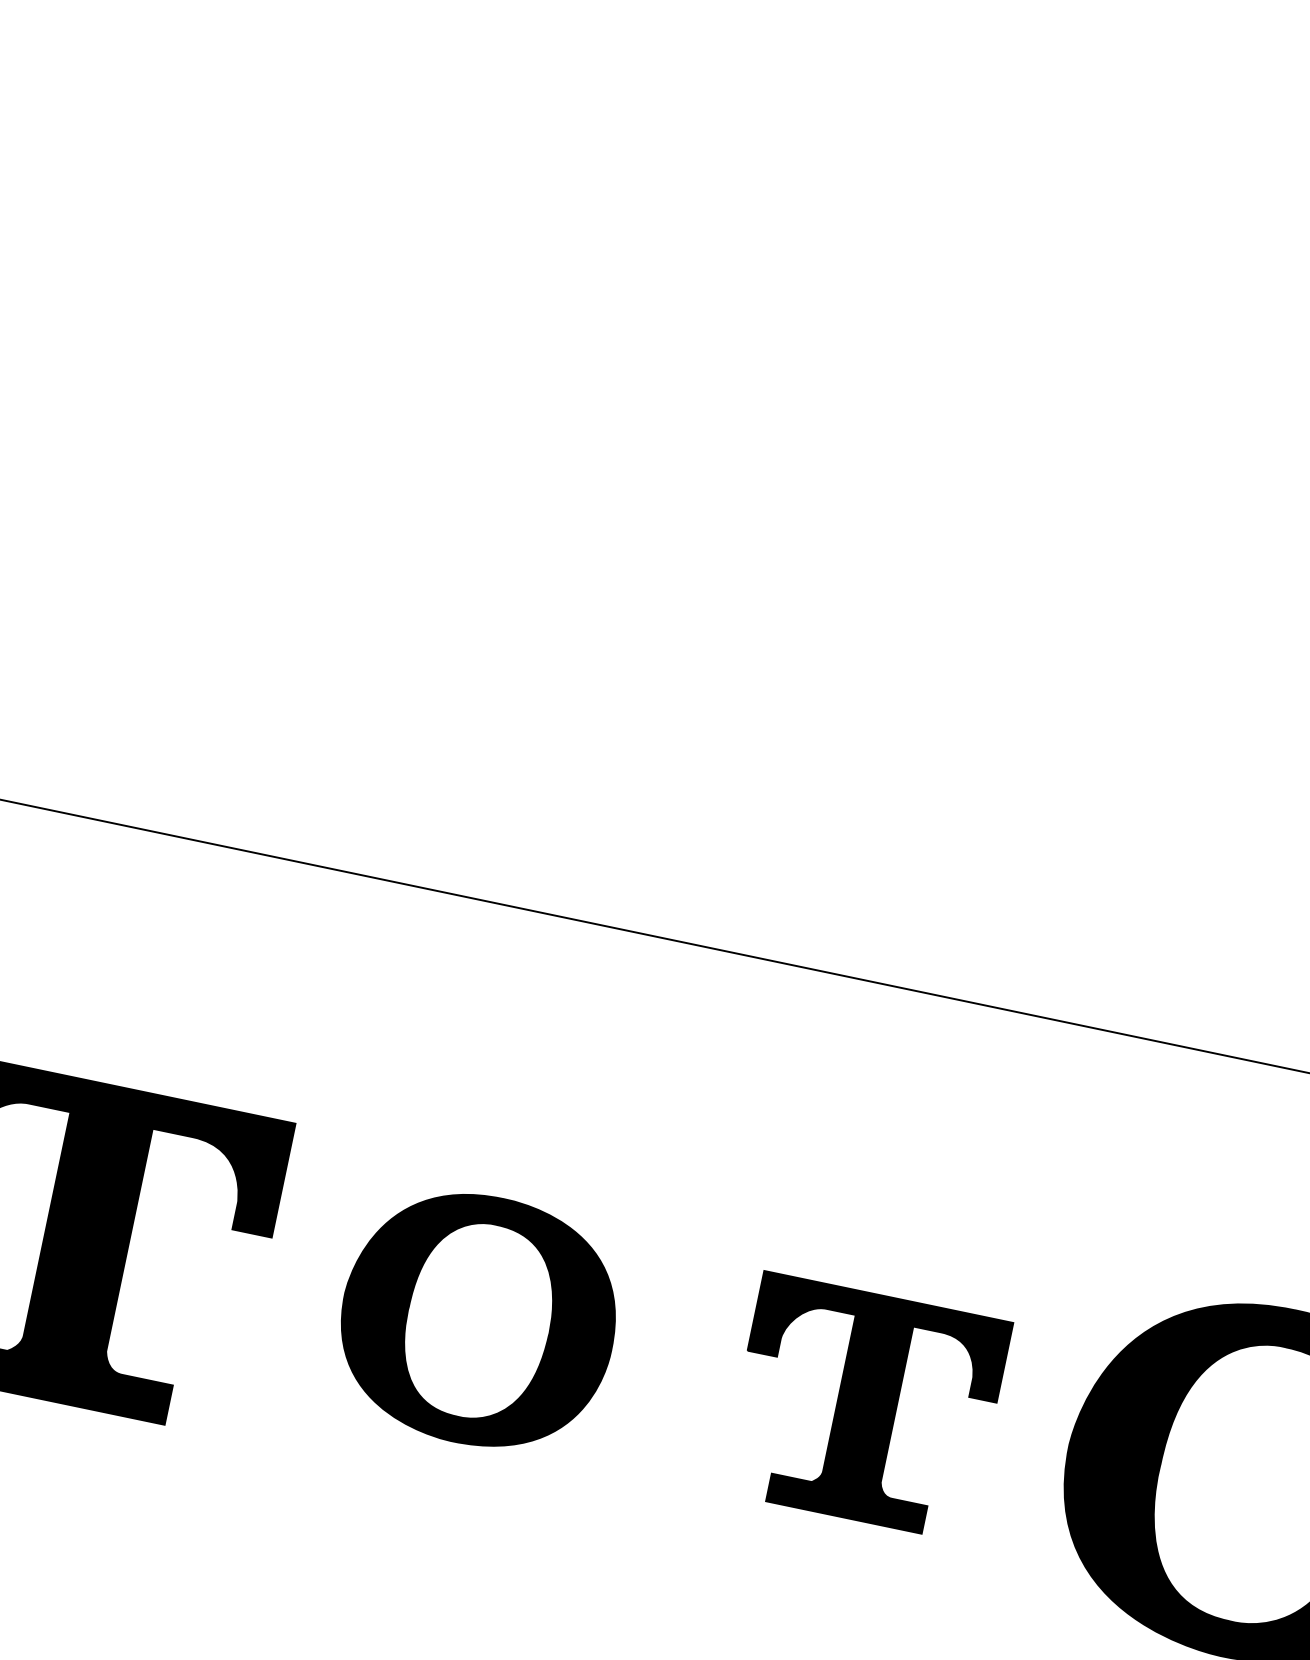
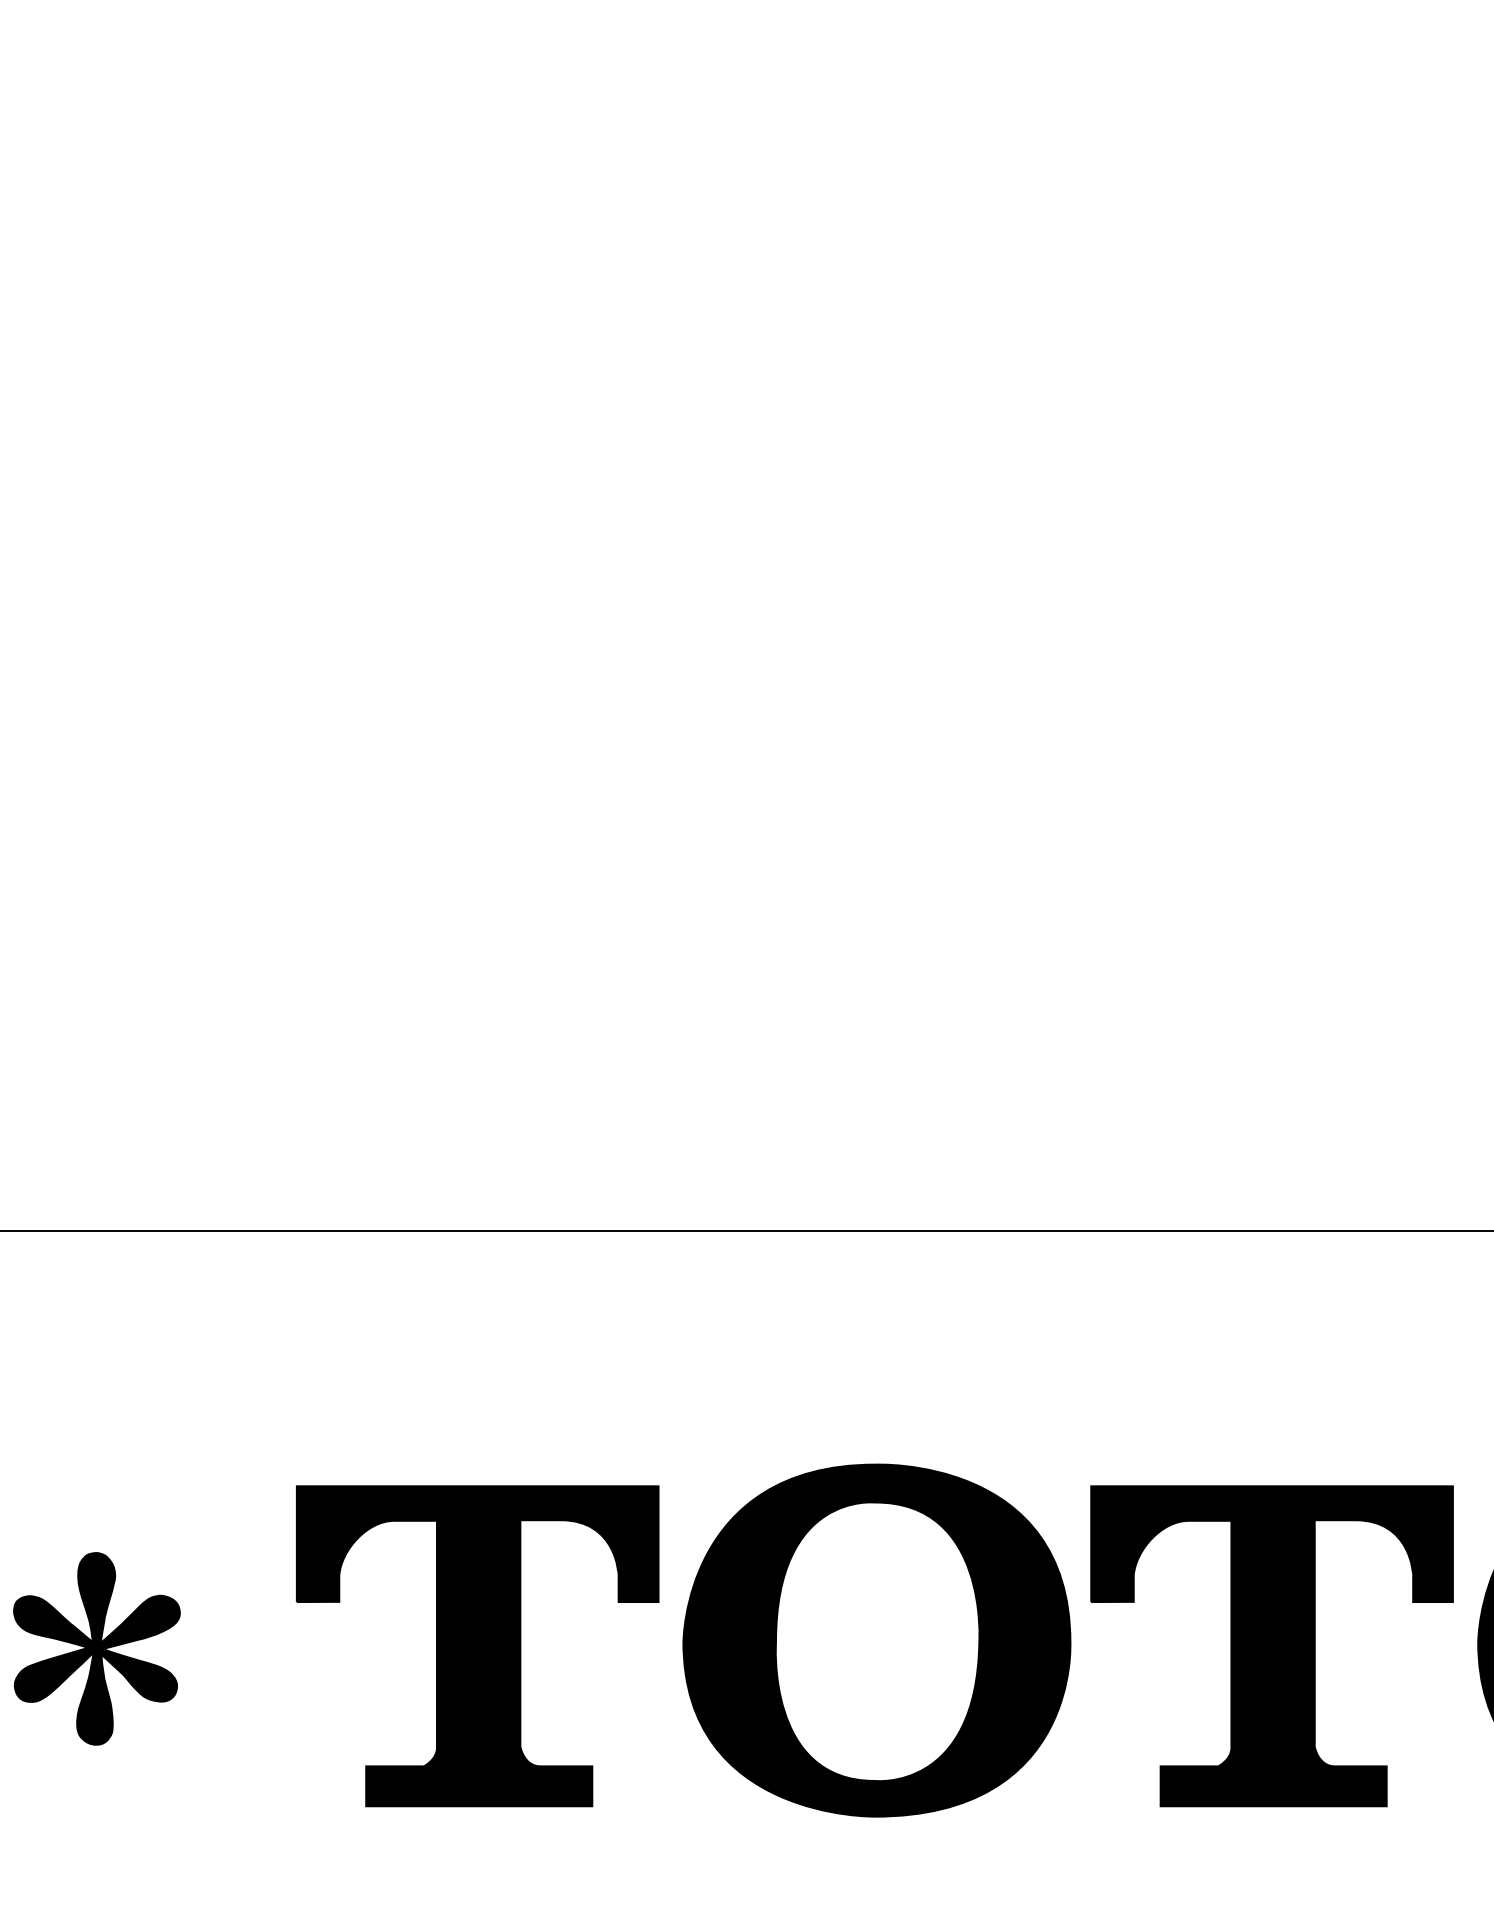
part: (478, 1320) -> (876, 1640), size x1.43
part: (865, 1407) -> (1271, 1646), size x1.43

